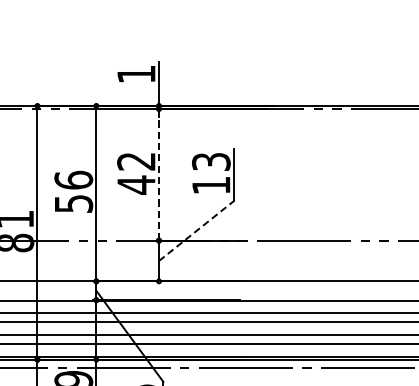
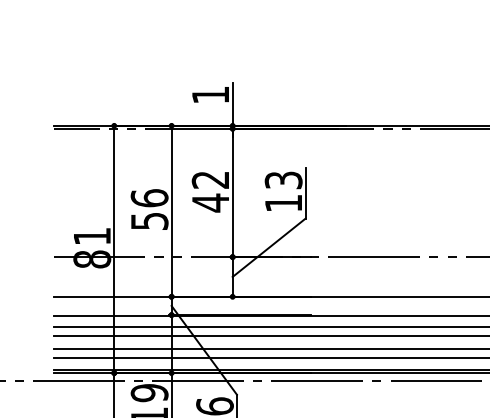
line: (158, 175) -> (232, 193), dashed -> solid
line: (196, 230) -> (269, 247), dashed -> solid

